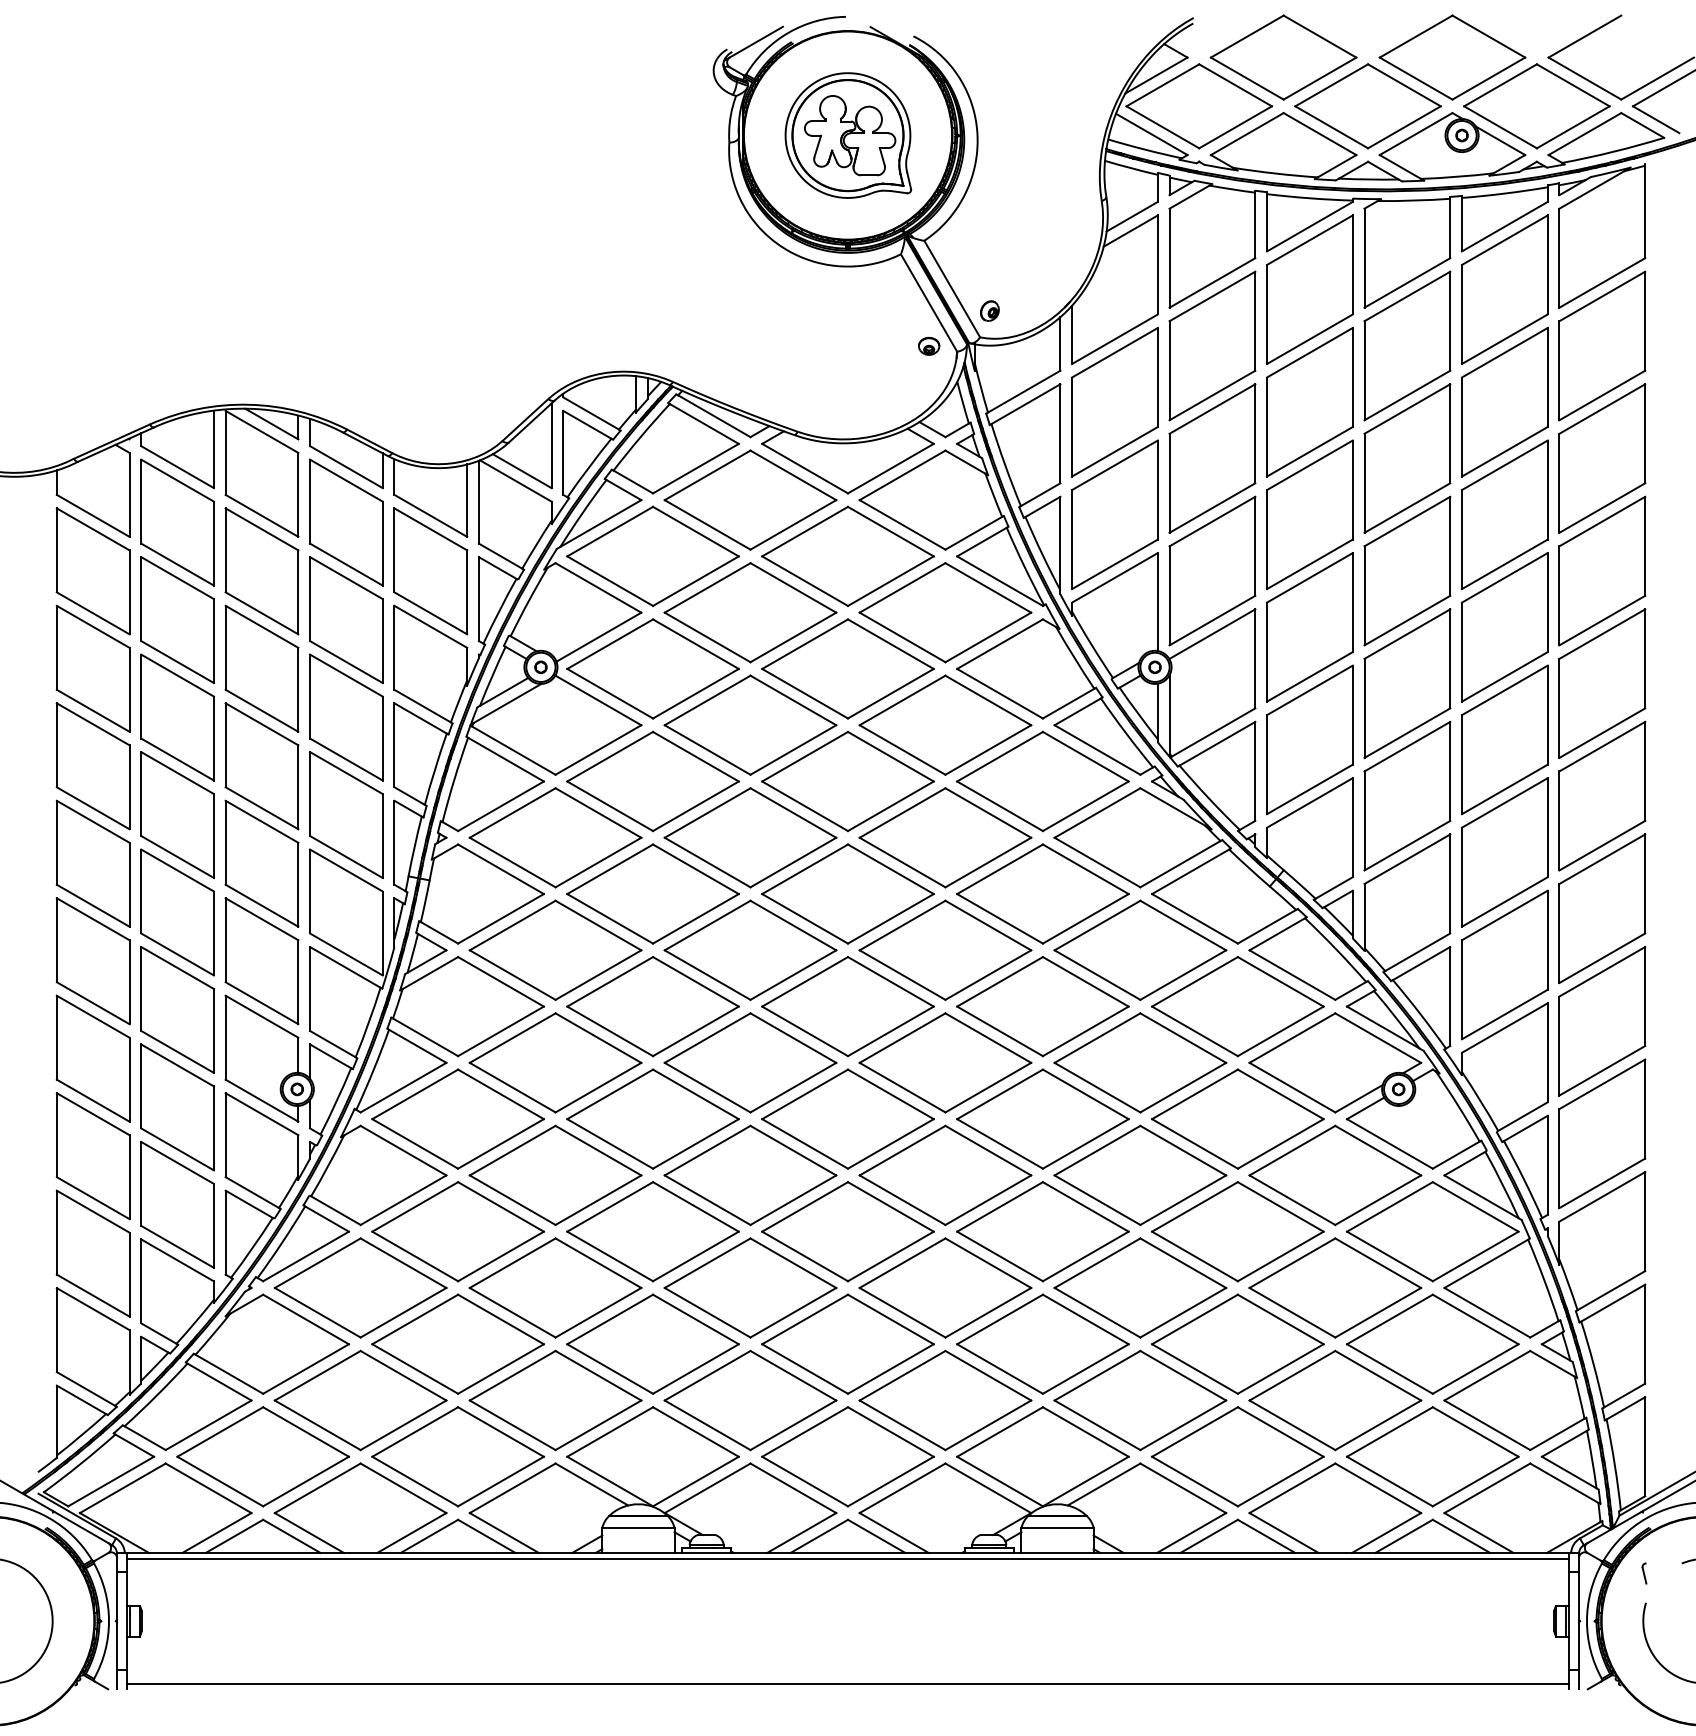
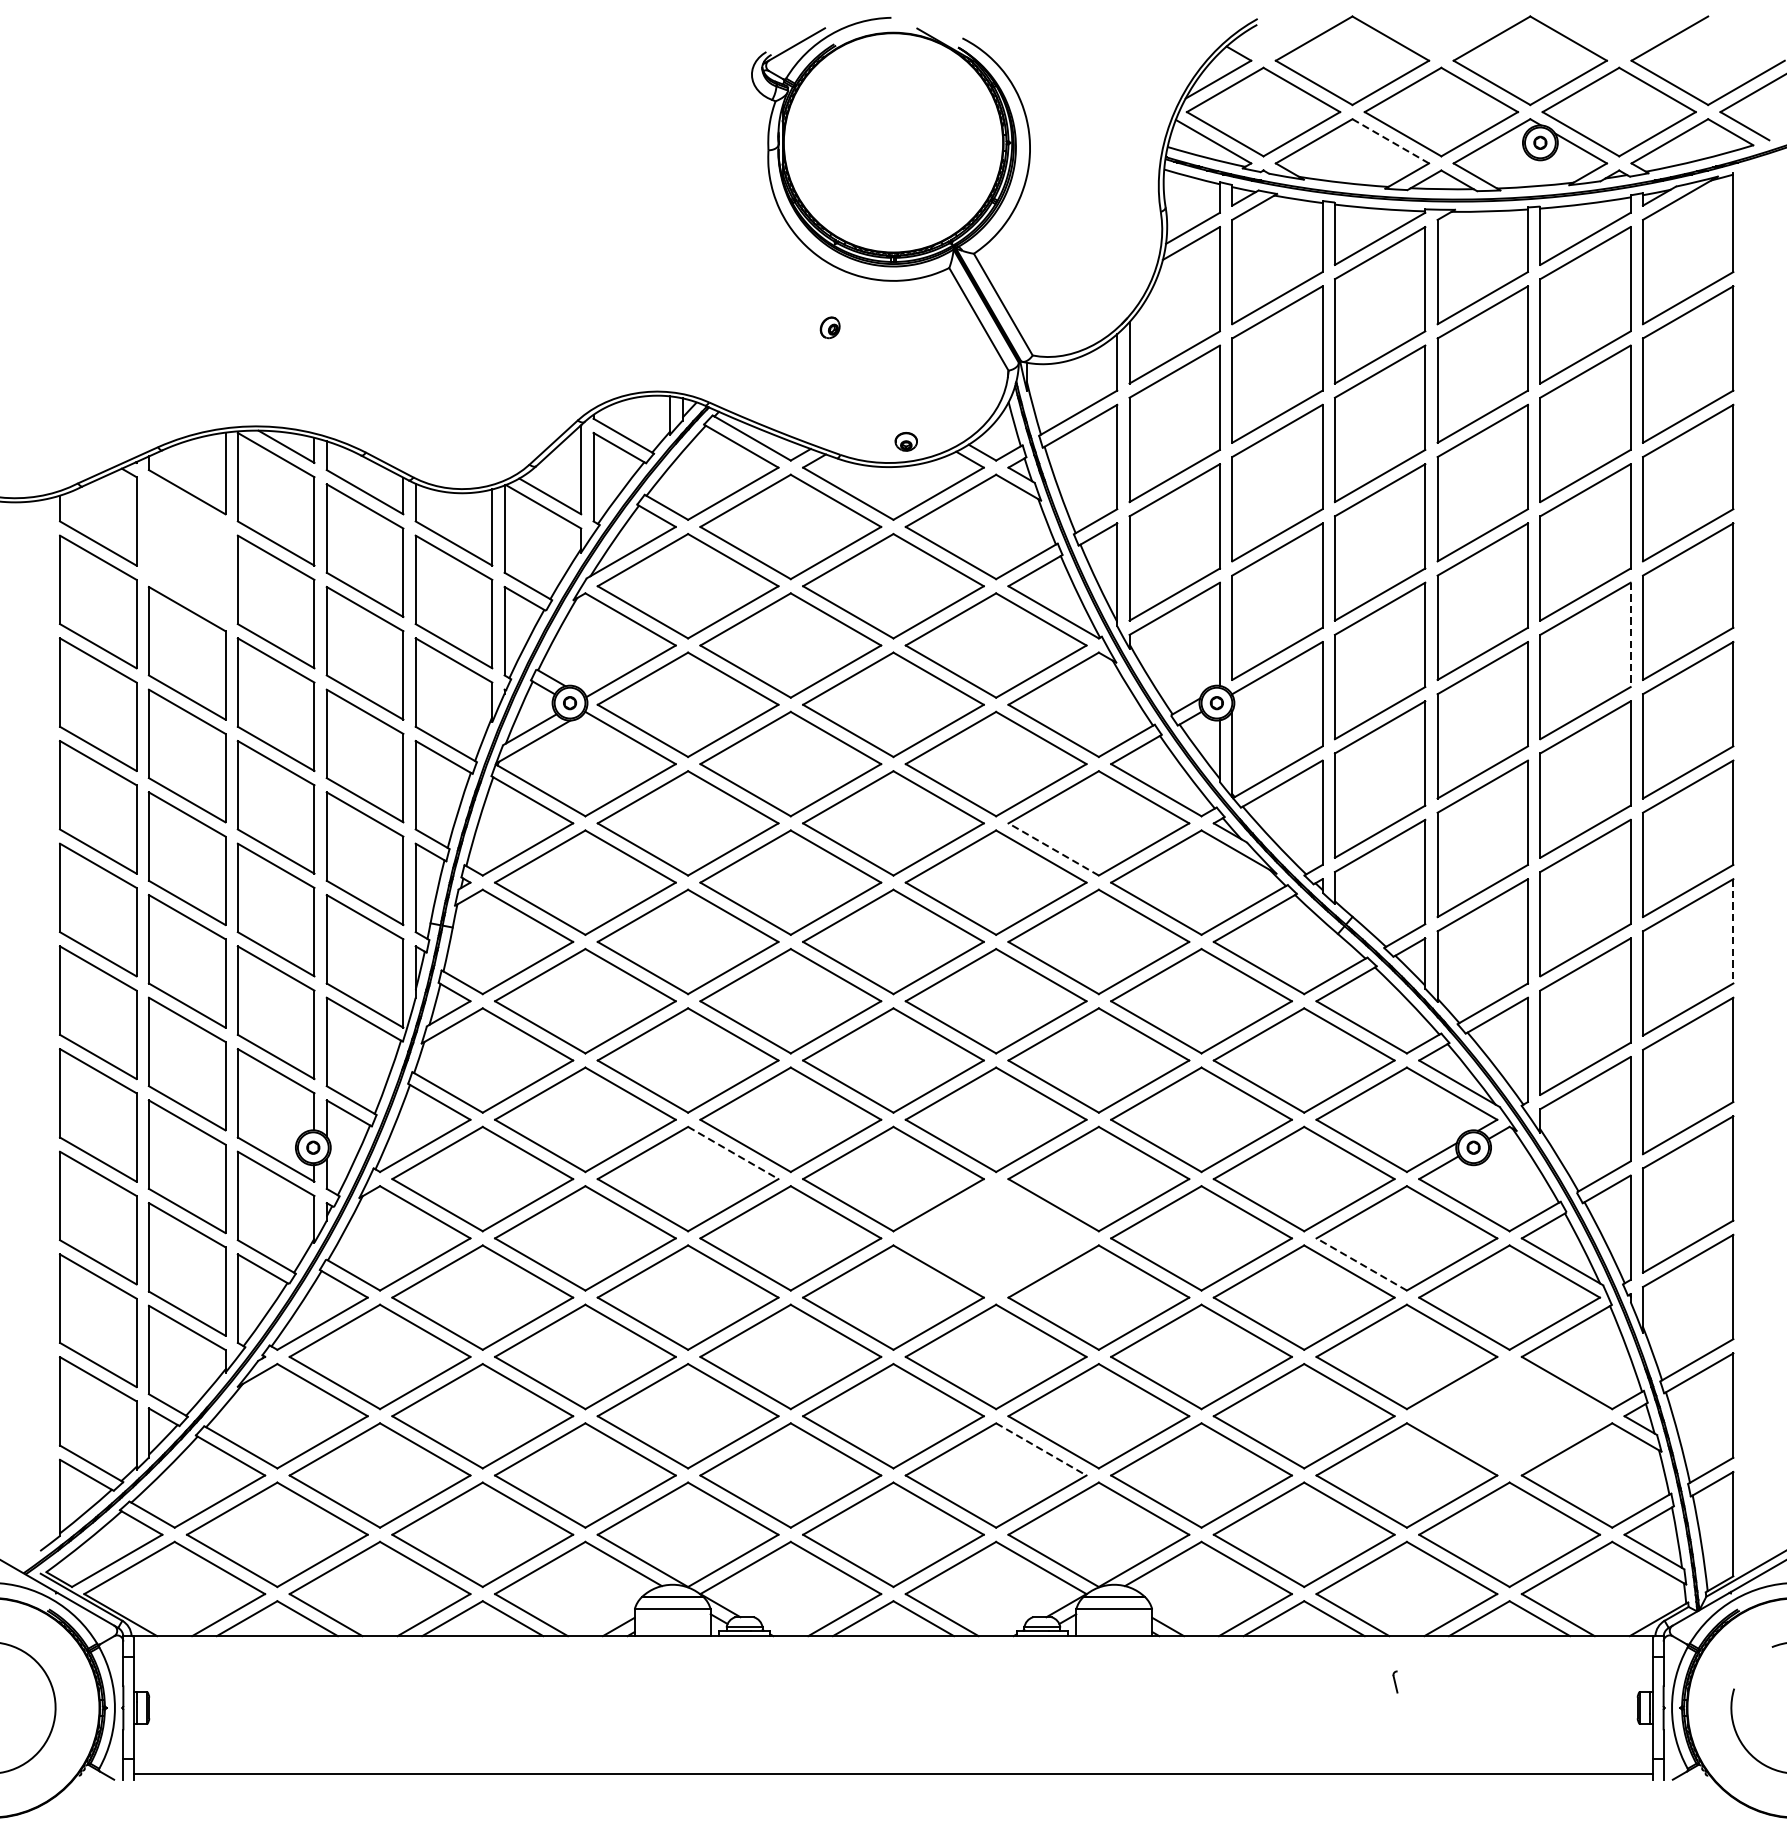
line: (1320, 134) -> (1391, 141), solid -> dashed
part: (848, 135) -> (894, 142), removed
part: (989, 310) -> (829, 327), moved
part: (929, 345) -> (906, 440), moved
part: (177, 522) -> (187, 550), removed
line: (1547, 602) -> (1630, 634), solid -> dashed
line: (1000, 806) -> (1054, 849), solid -> dashed
line: (1645, 883) -> (1733, 930), solid -> dashed
line: (695, 1094) -> (732, 1153), solid -> dashed
part: (945, 1175) -> (996, 1238), removed
line: (1292, 1200) -> (1361, 1264), solid -> dashed
part: (1432, 1343) -> (1509, 1415), removed
line: (988, 1375) -> (1041, 1449), solid -> dashed
line: (847, 1558) -> (892, 1641), removed
part: (1644, 1573) -> (1395, 1681), moved

